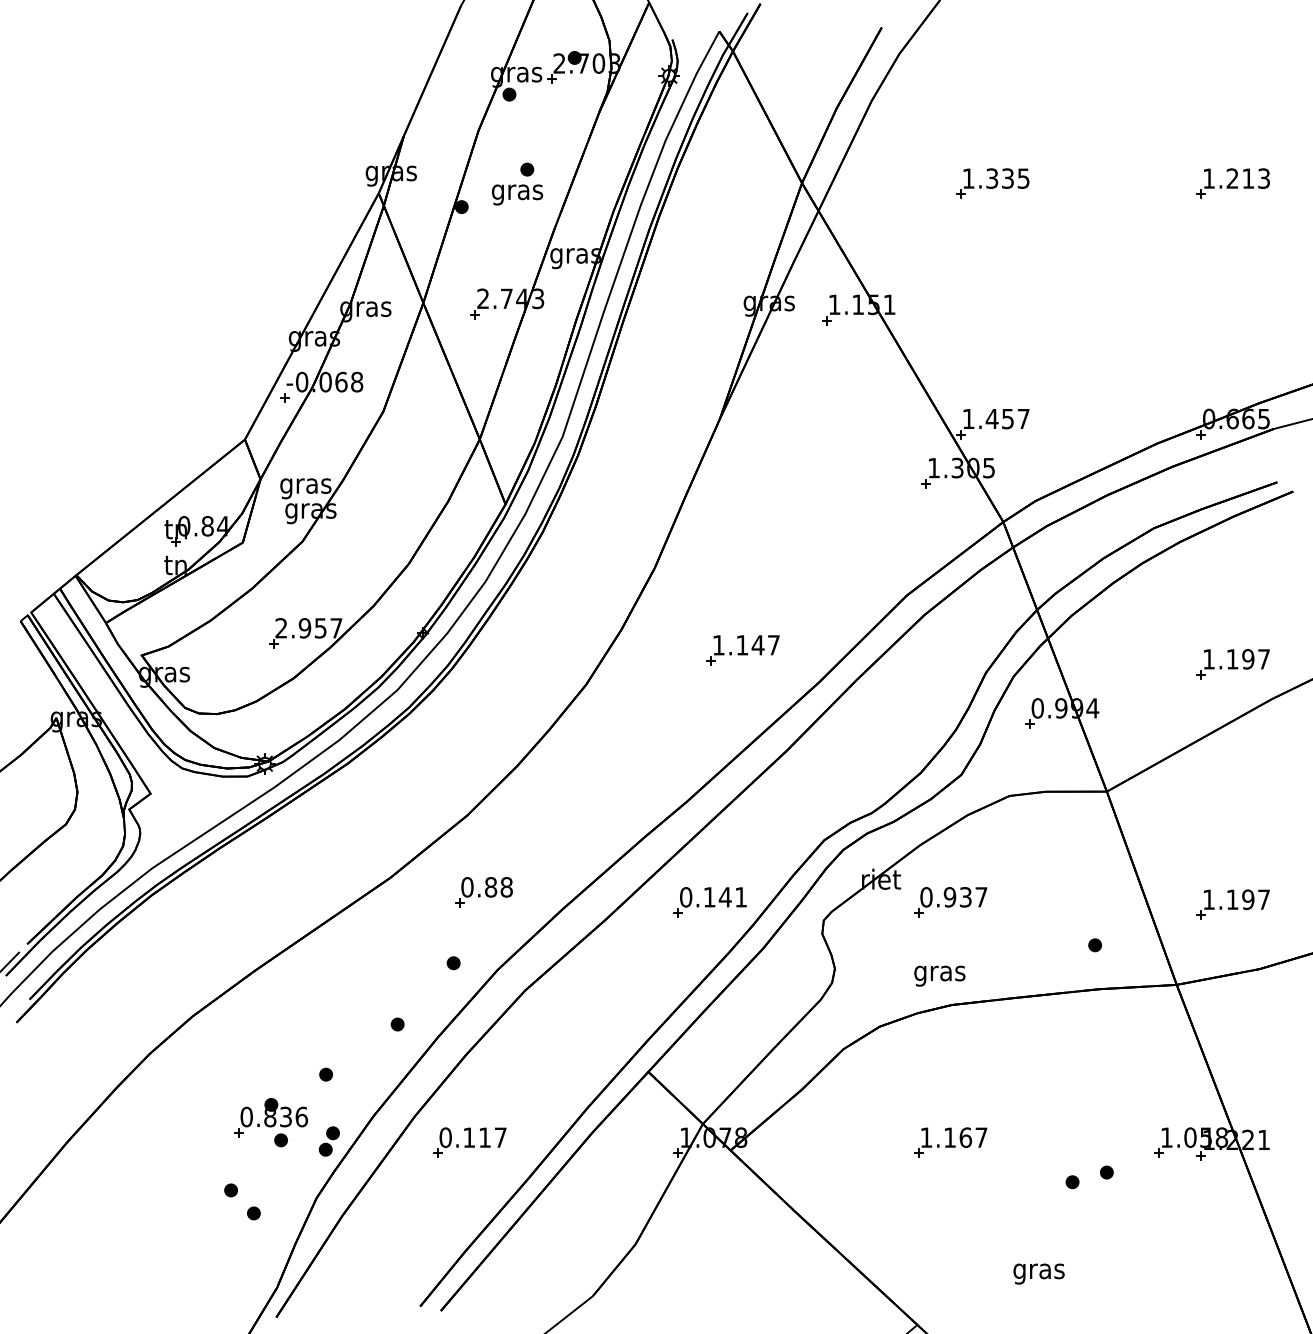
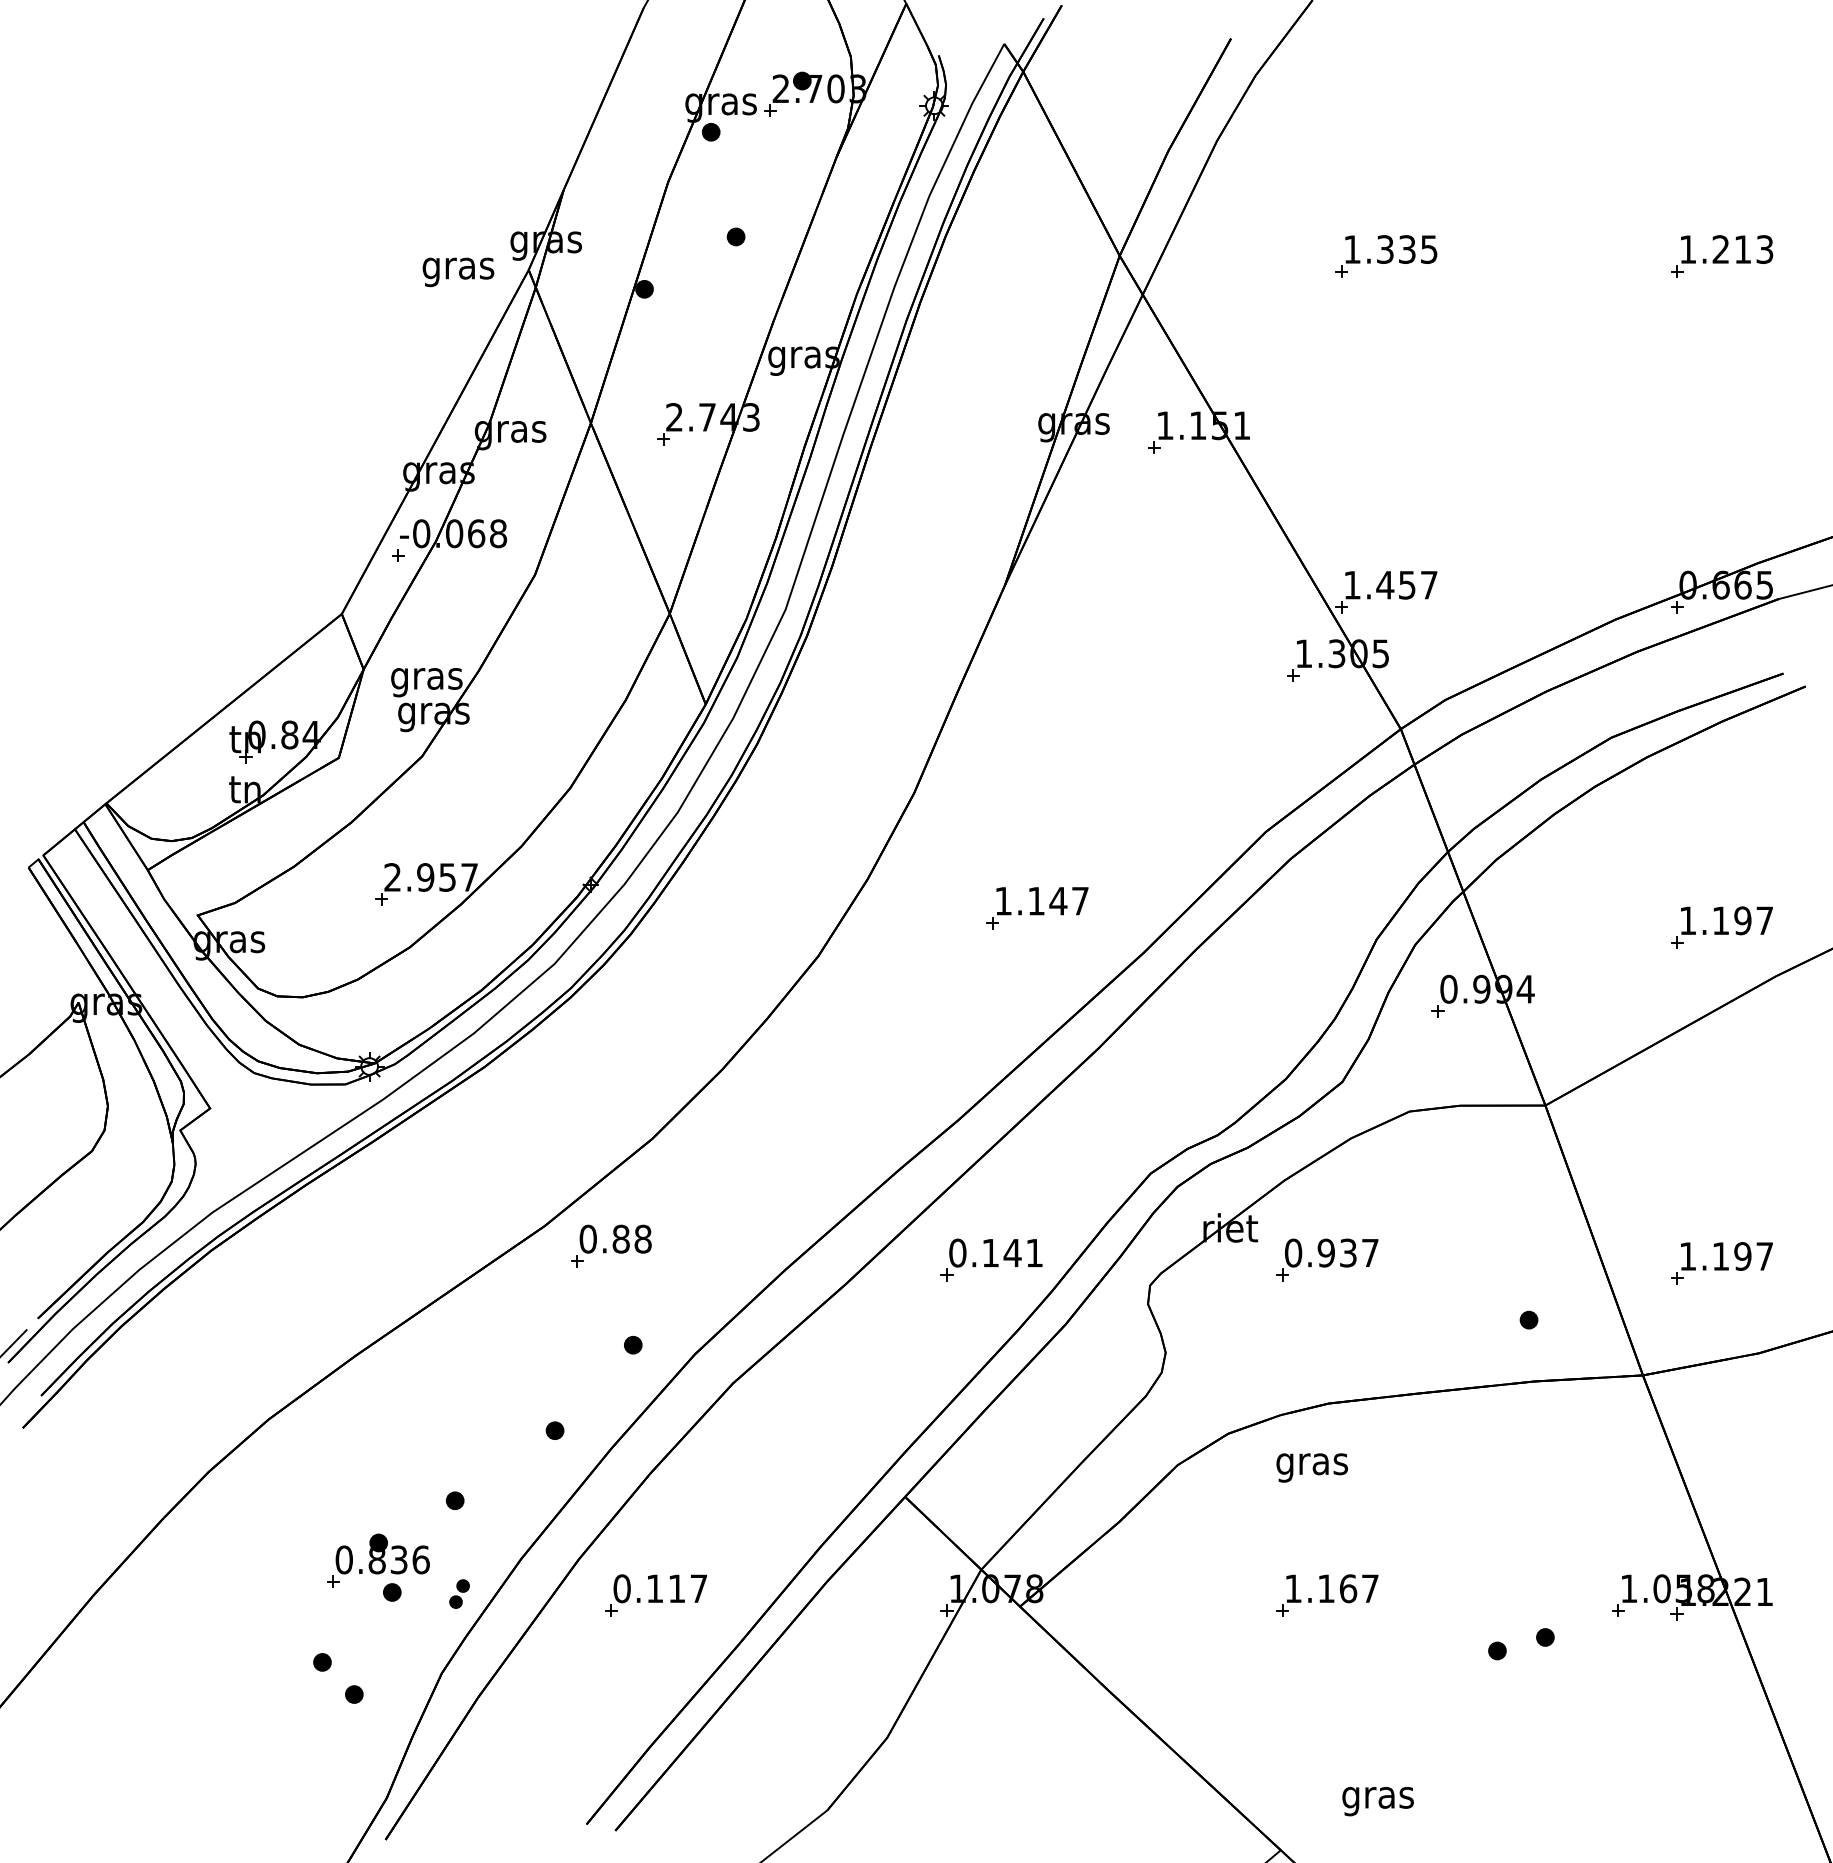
text: (517, 194) -> (458, 271), moved
part: (483, 892) -> (610, 1246), moved
text: (939, 975) -> (1311, 1467), moved
part: (328, 1141) -> (458, 1594), size x0.7
text: (1038, 1273) -> (1377, 1800), moved

